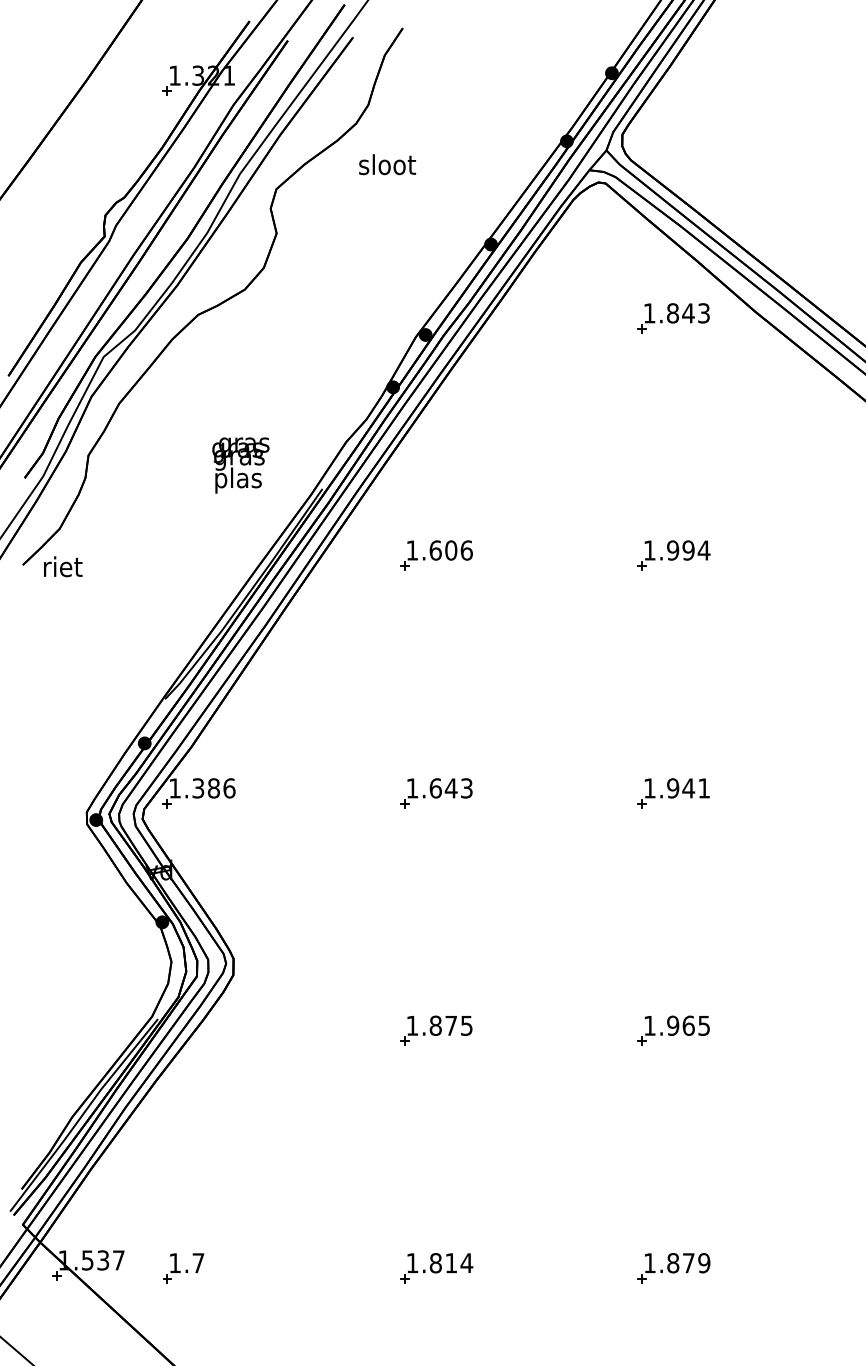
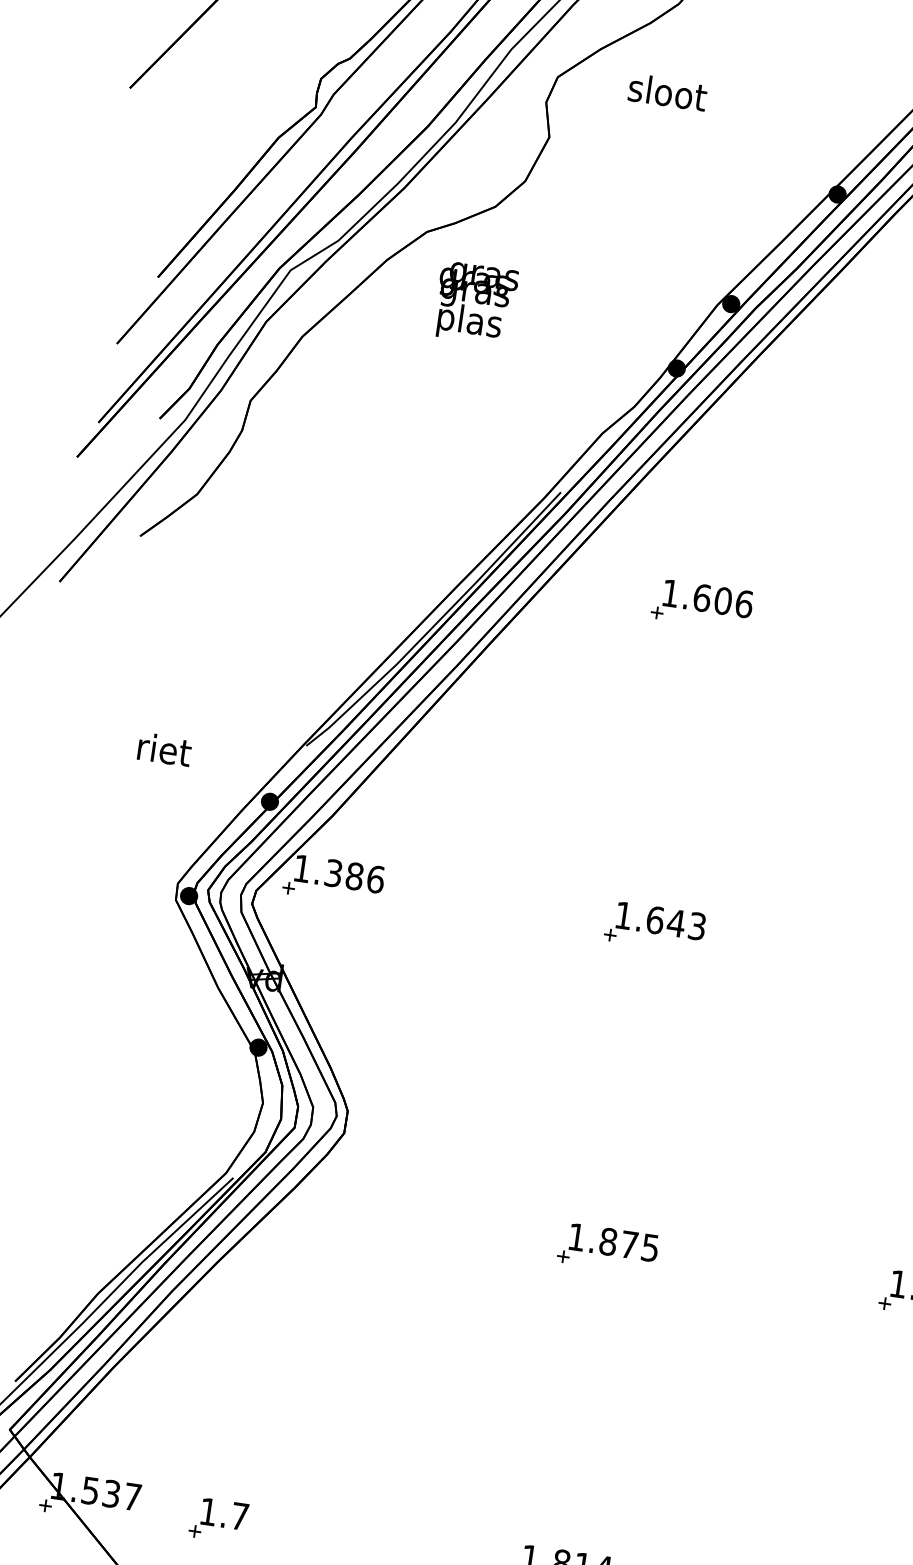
text: (387, 164) -> (667, 92), moved
text: (240, 465) -> (475, 303), moved
text: (63, 566) -> (165, 749), moved

